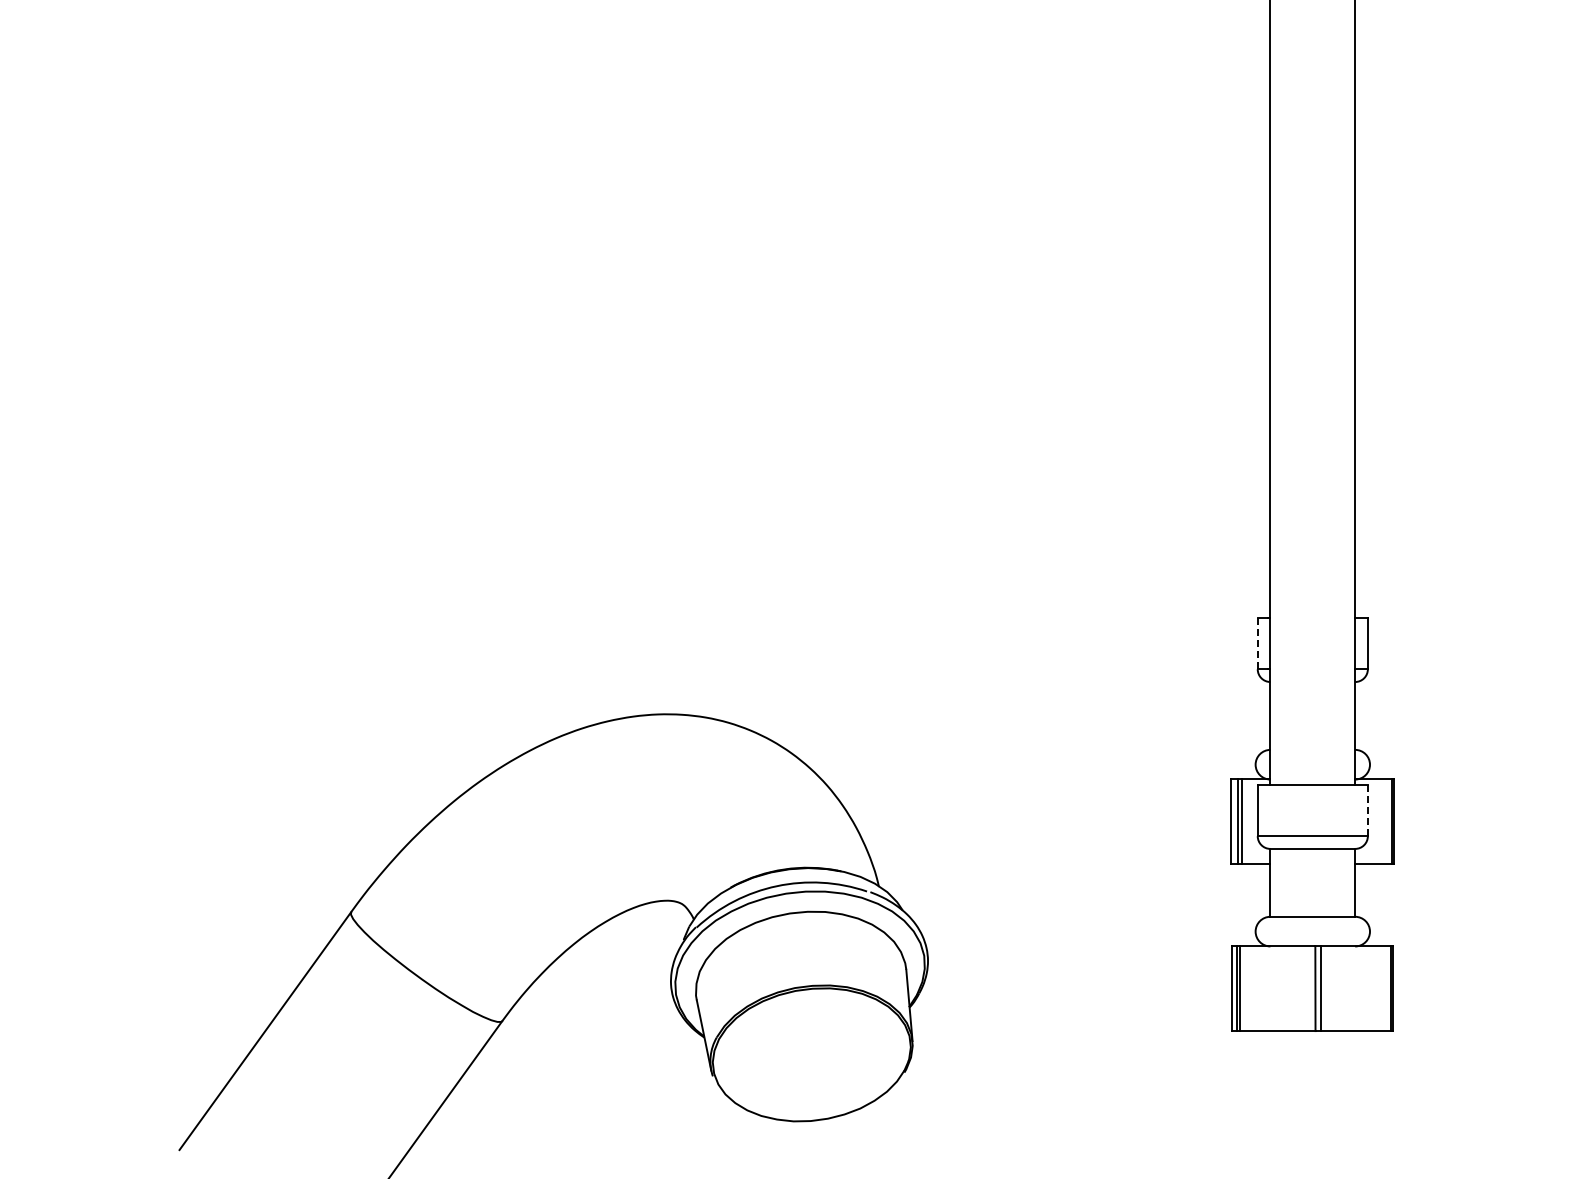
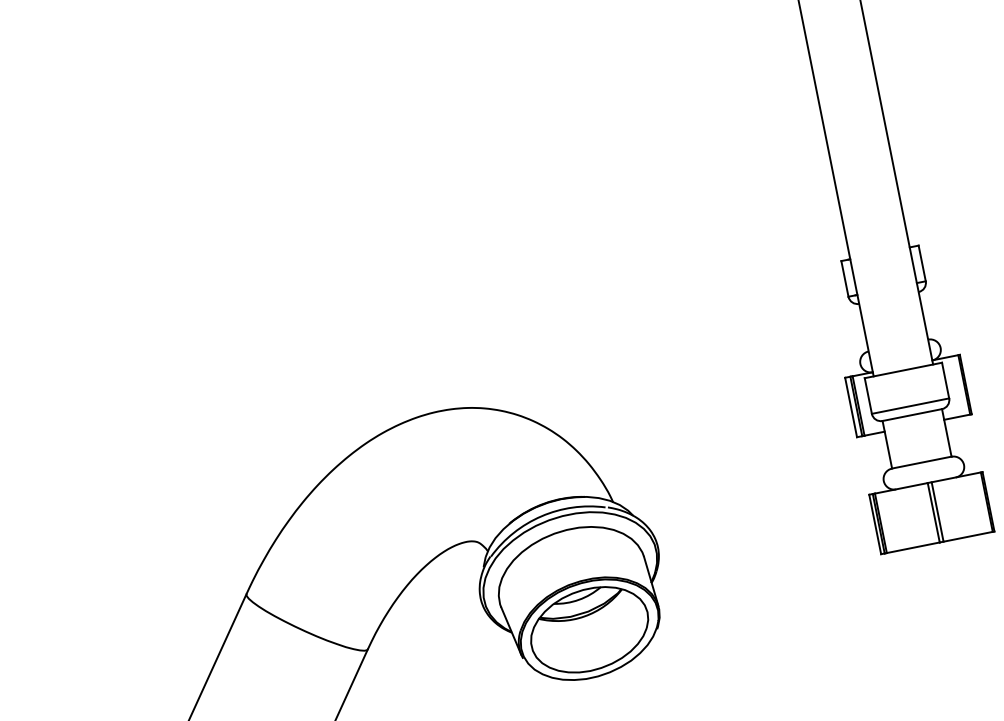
line: (1257, 644) -> (844, 279), dashed -> solid
line: (1367, 810) -> (945, 380), dashed -> solid
part: (811, 1054) -> (589, 629), added

